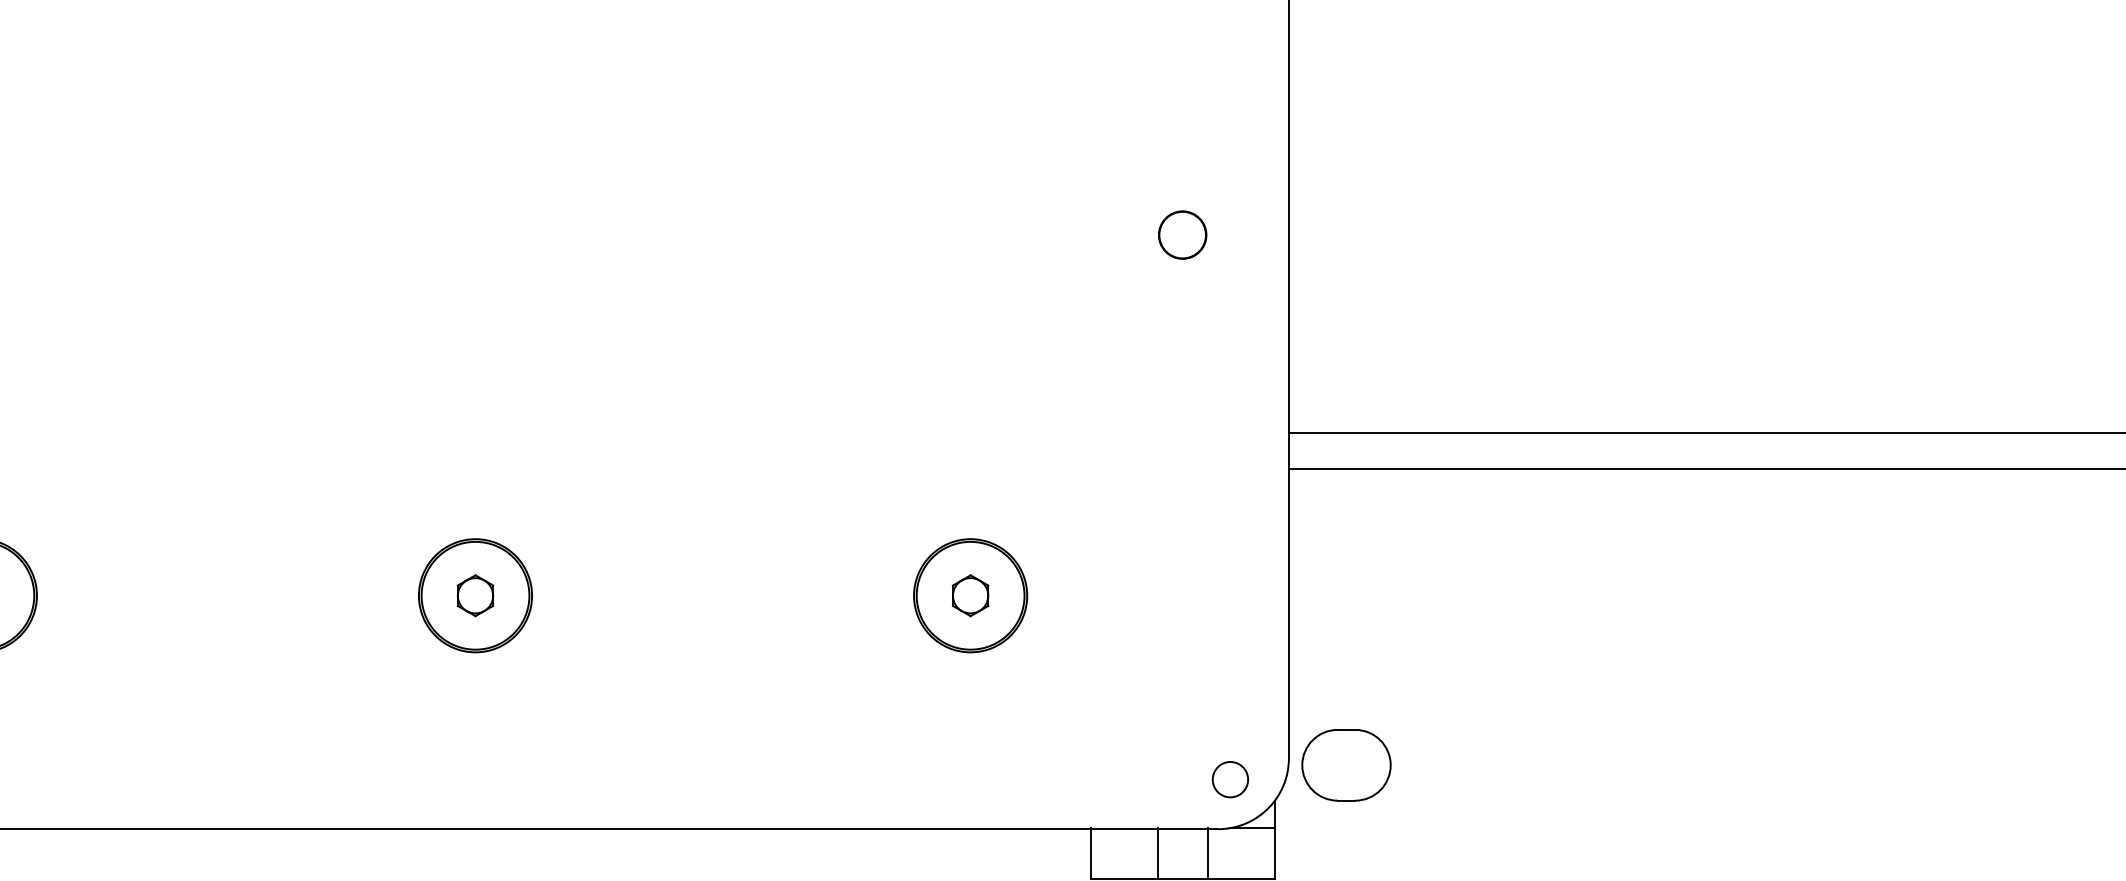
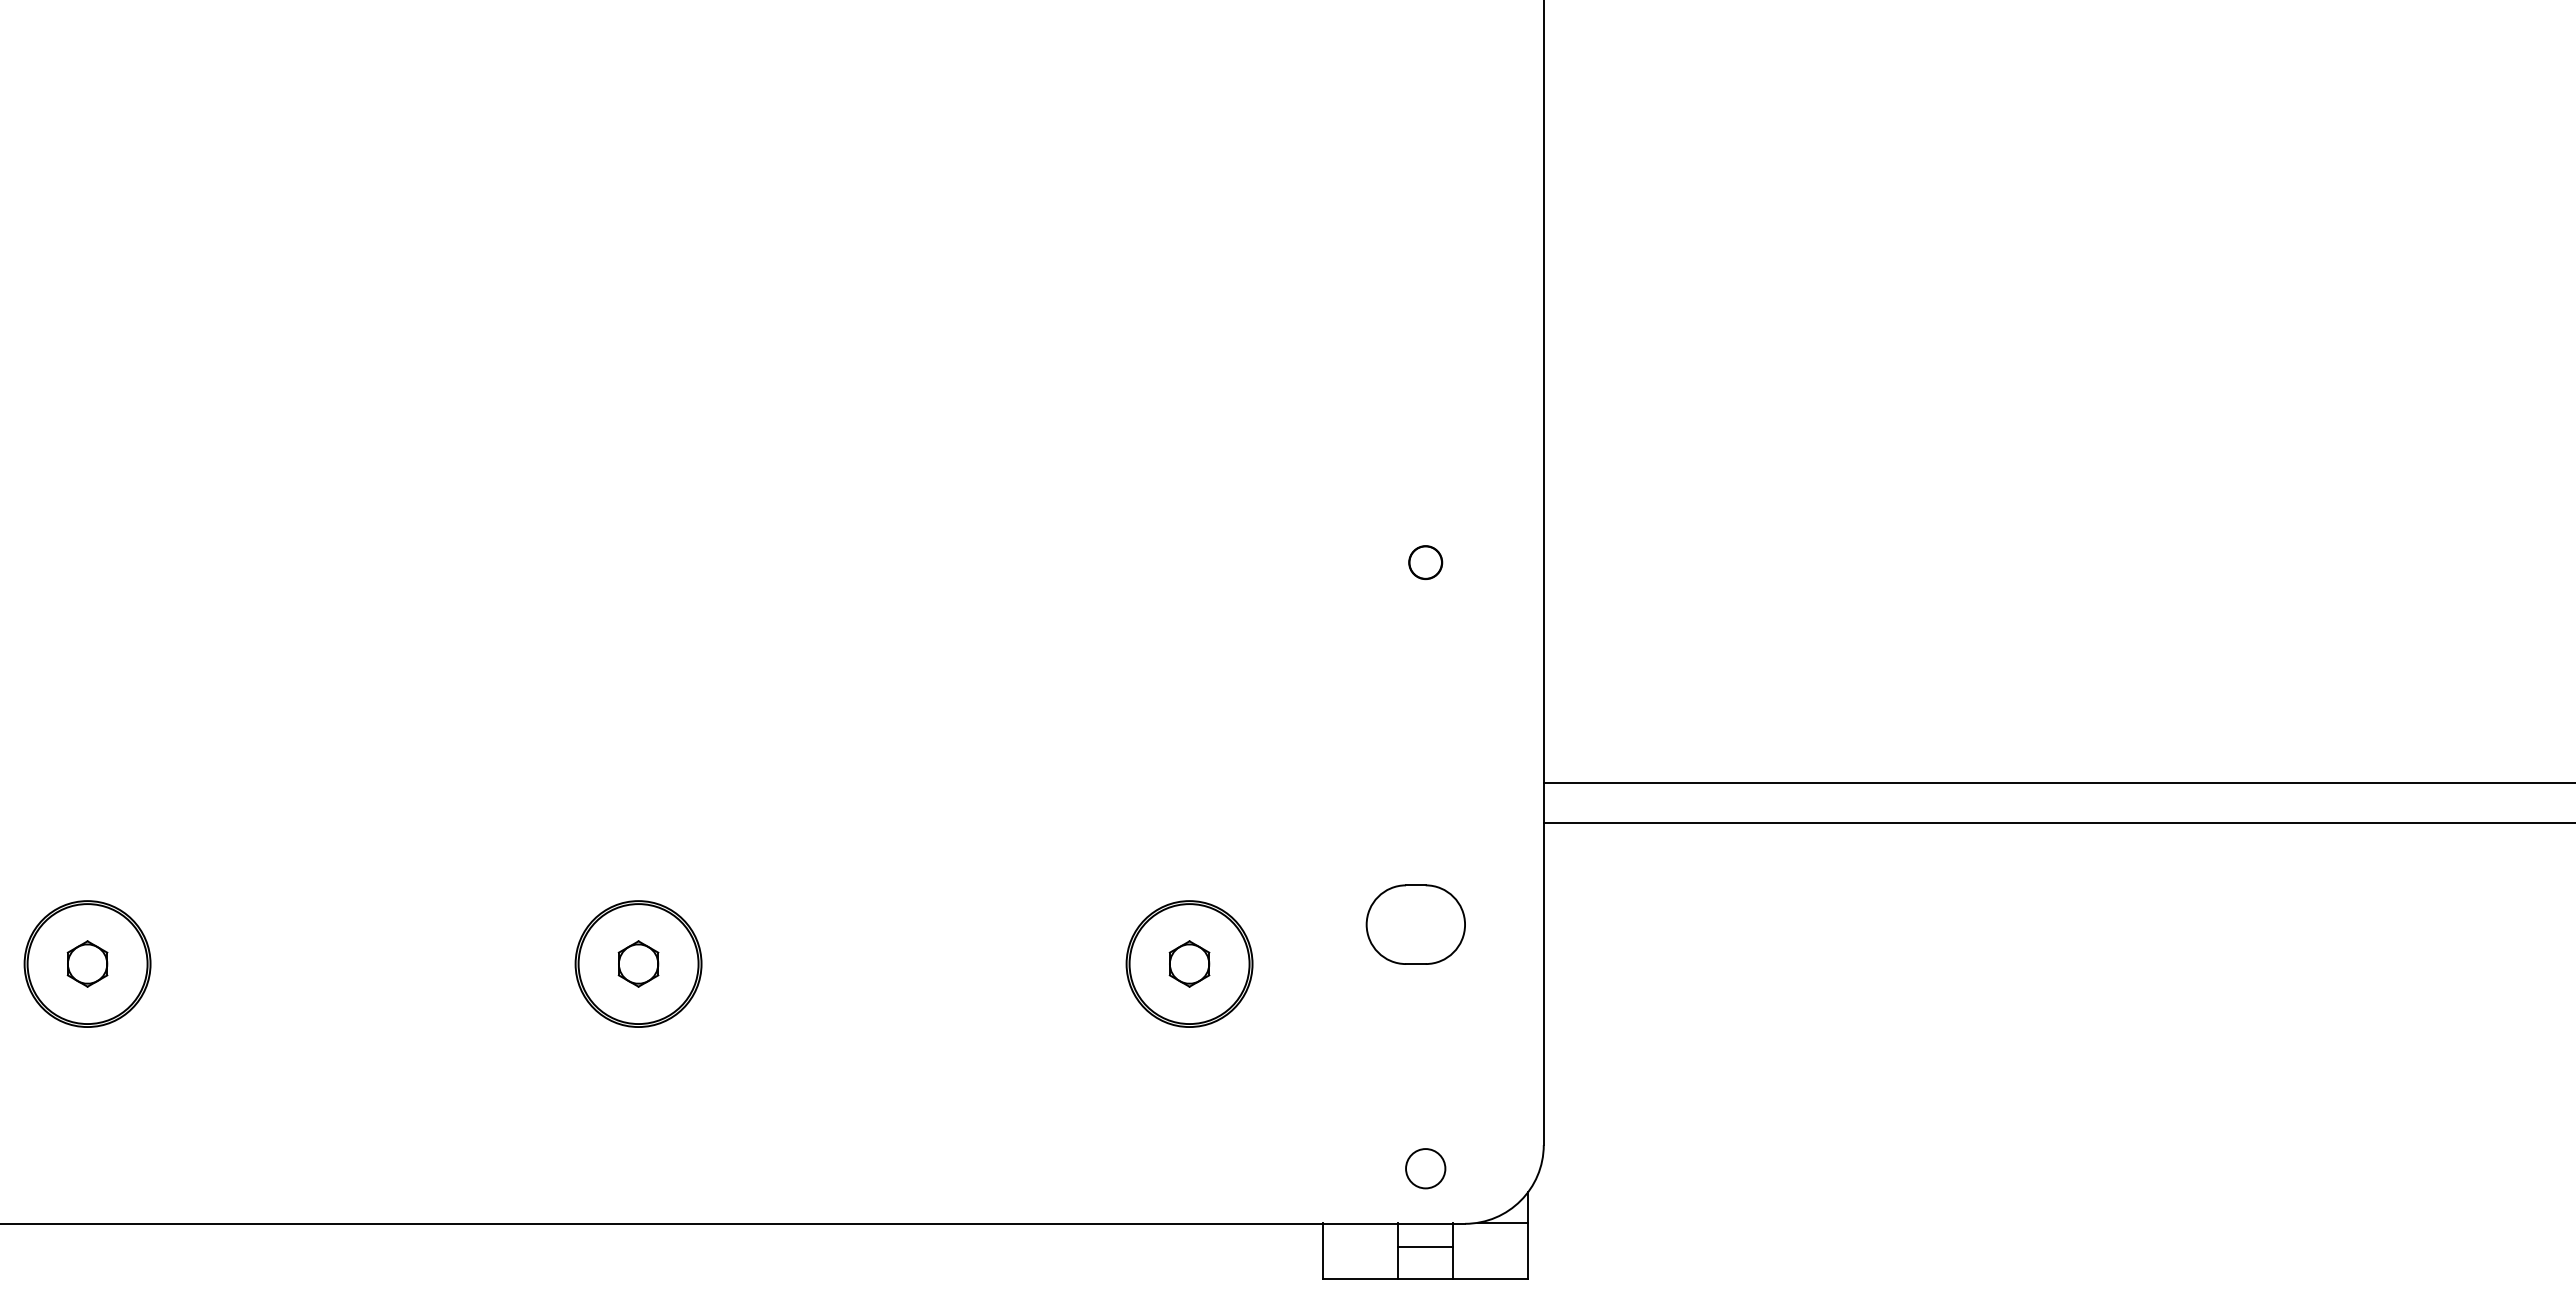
circle: (1182, 234) -> (1425, 562), size x0.62
part: (1346, 765) -> (1415, 924), moved
circle: (1230, 779) -> (1425, 1168), moved
line: (1182, 850) -> (1425, 1247), added

